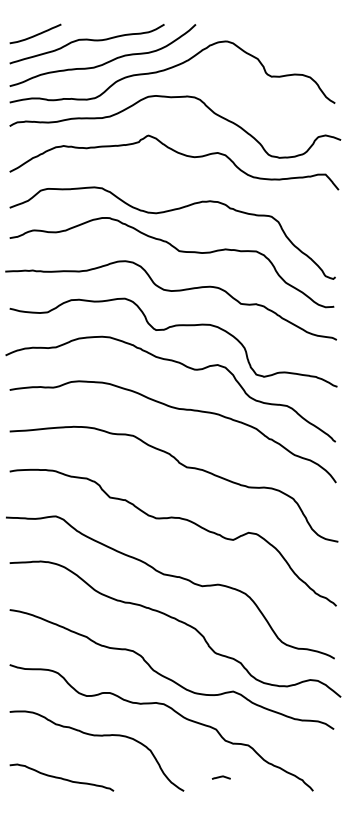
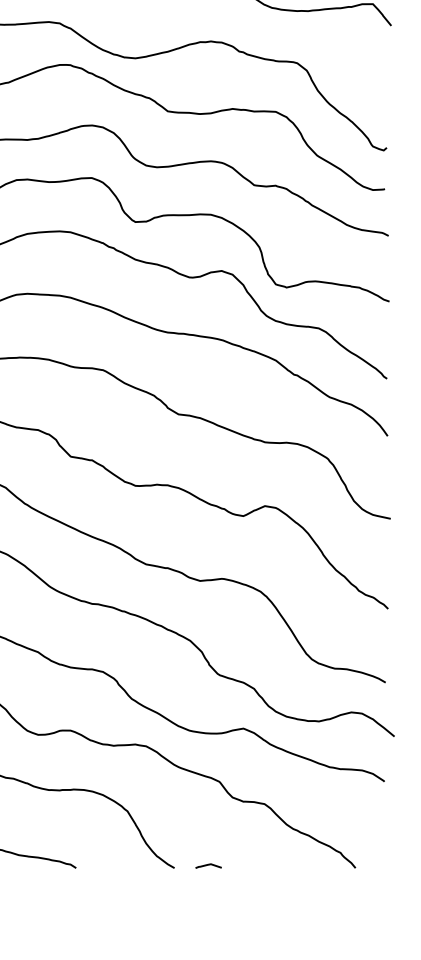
curve: (220, 777) -> (207, 865), moved

